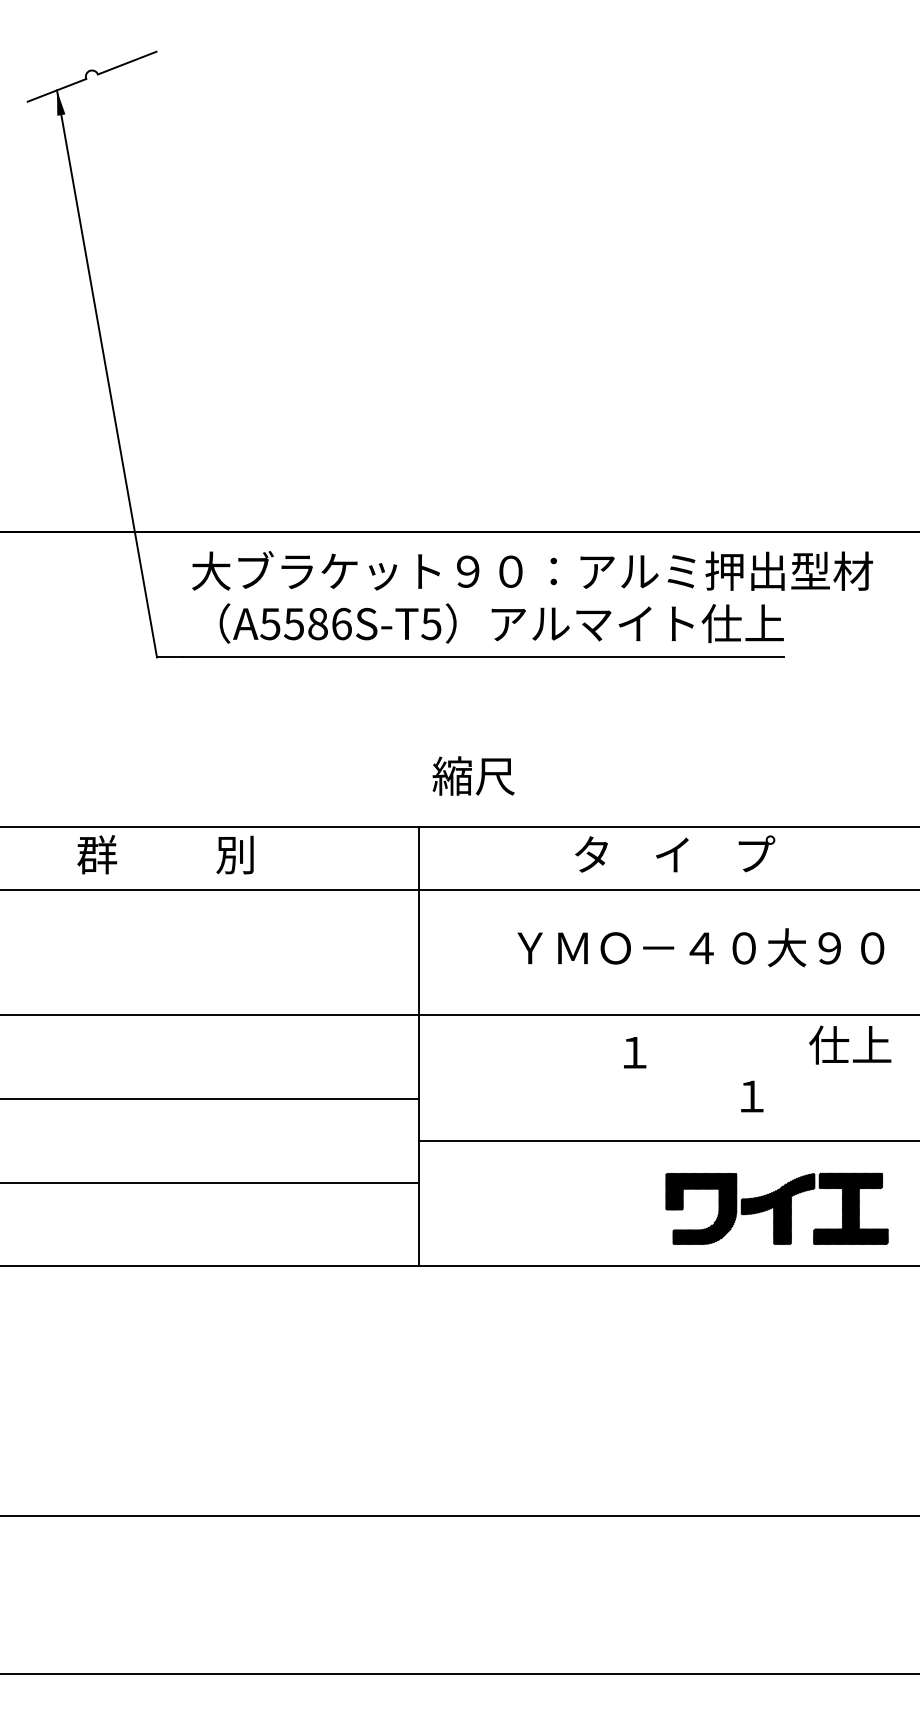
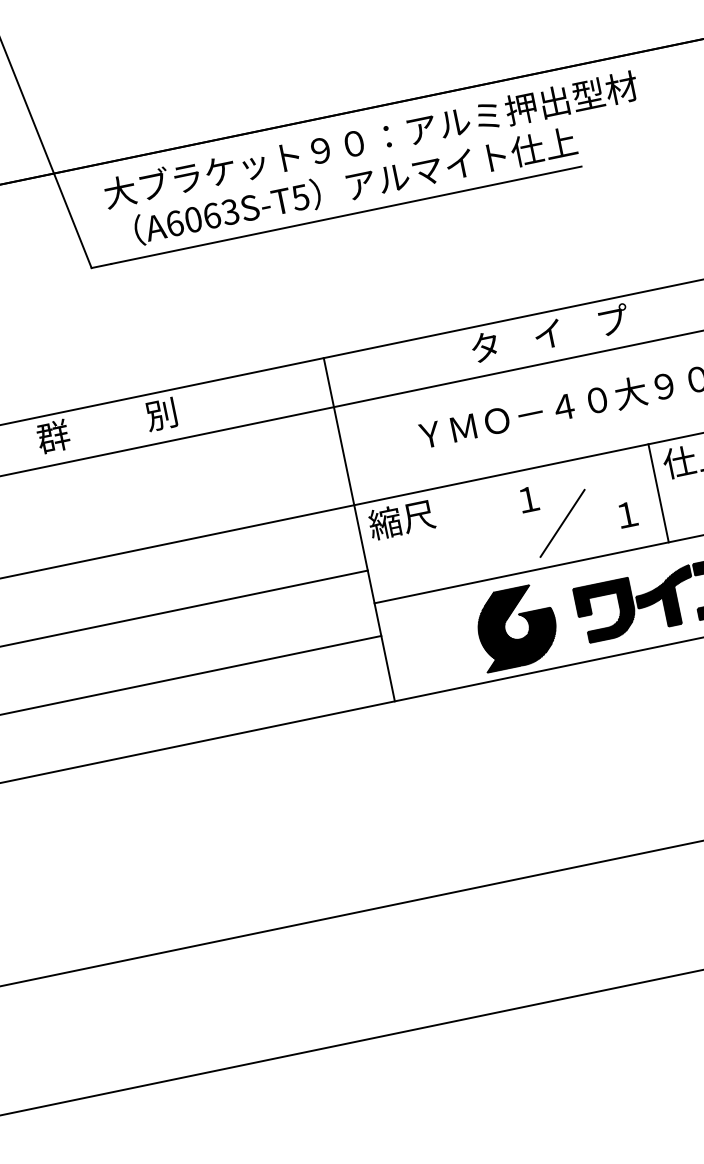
text: (305, 623) -> (202, 217), A5586S-T5 -> A6063S-T5
text: (473, 775) -> (401, 519), moved
text: (675, 853) -> (550, 332), moved
text: (165, 854) -> (106, 425), moved
line: (795, 1077) -> (658, 492), added
line: (669, 1090) -> (562, 523), added
part: (573, 1209) -> (506, 631), added

